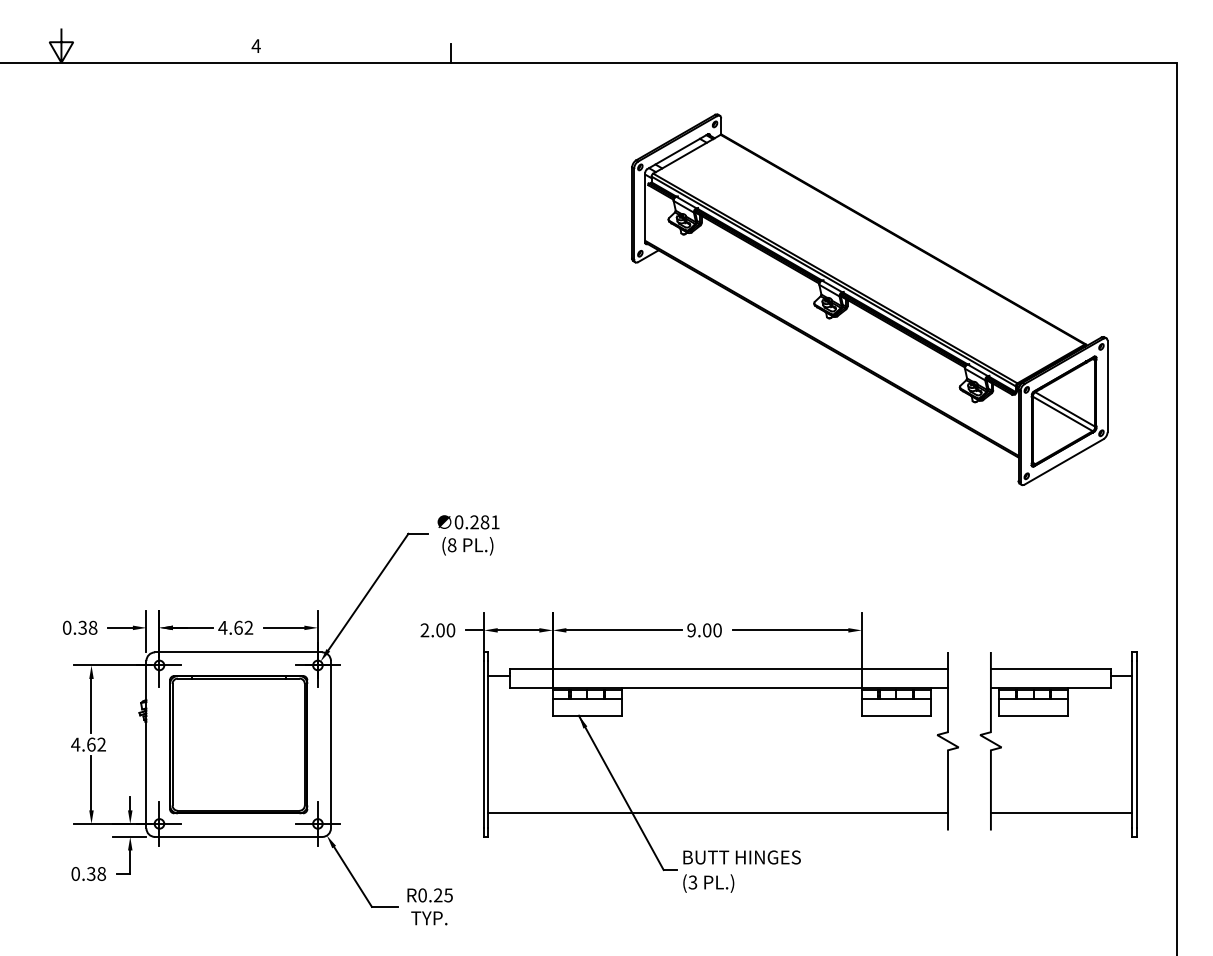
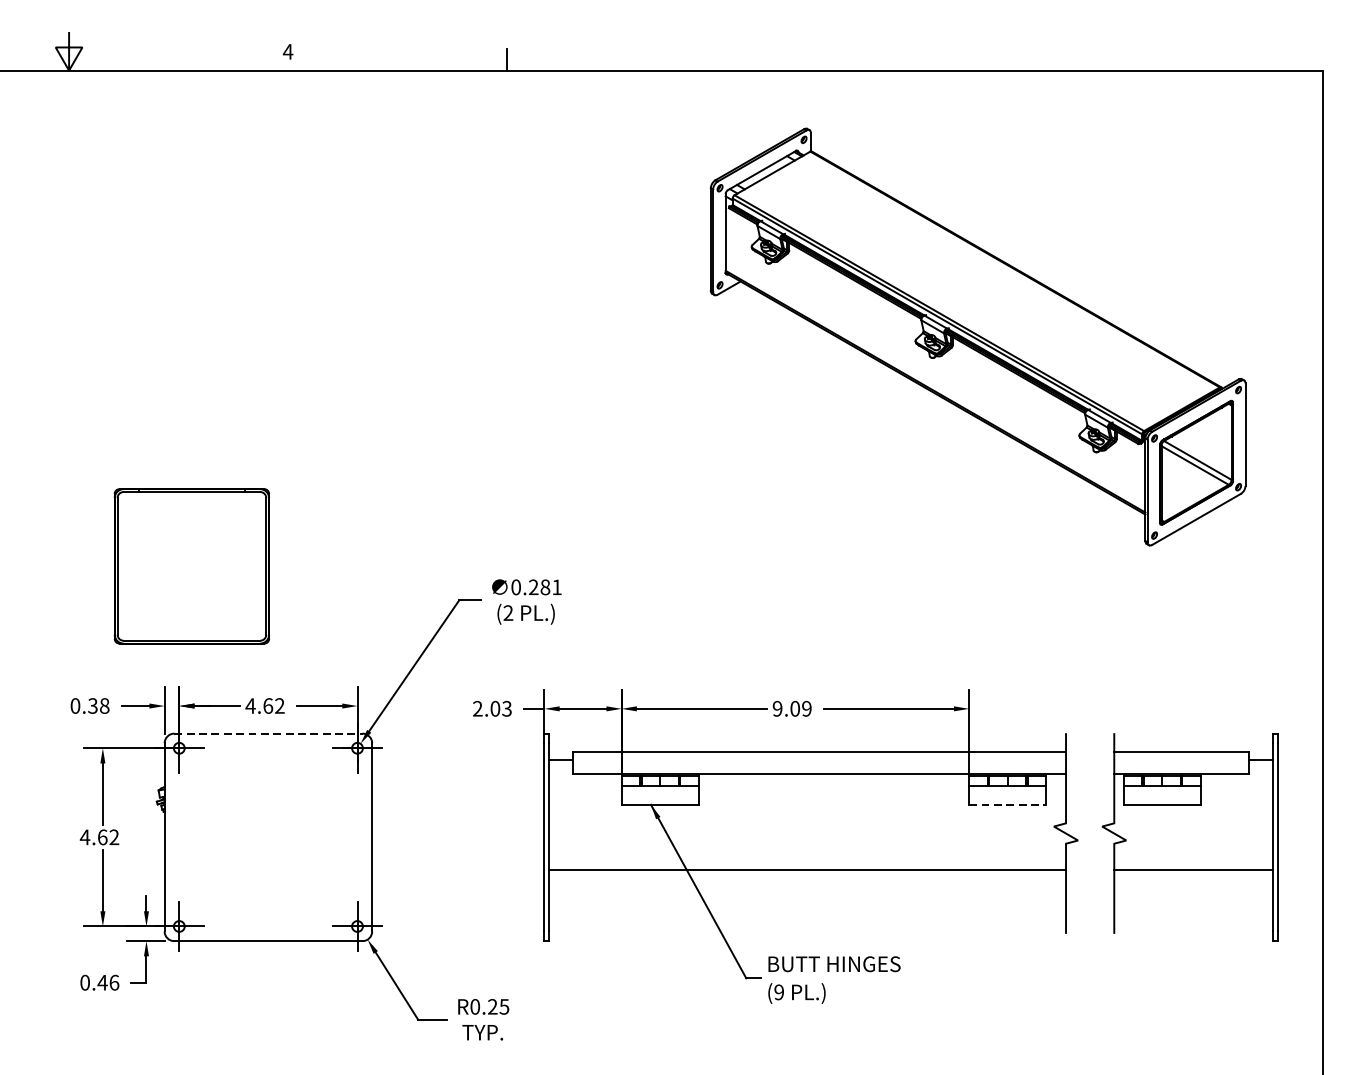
text: (451, 545) -> (507, 613), (8 -> (2
text: (450, 630) -> (506, 708), 2.00 -> 2.03
text: (717, 630) -> (806, 708), 9.00 -> 9.09
line: (238, 652) -> (268, 733), solid -> dashed
line: (896, 715) -> (1008, 804), solid -> dashed
part: (238, 744) -> (191, 566), moved
line: (717, 813) -> (806, 869), moved
line: (1061, 813) -> (1193, 869), moved
text: (96, 873) -> (108, 982), 0.38 -> 0.46
text: (692, 882) -> (778, 992), (3 -> (9

